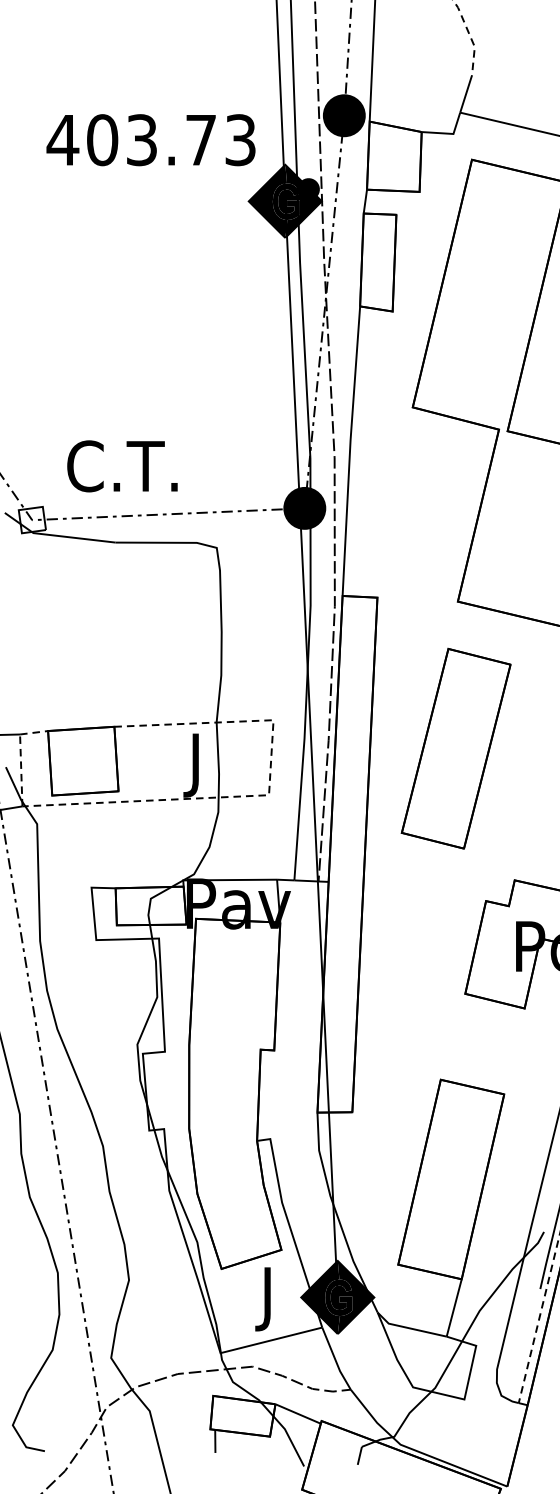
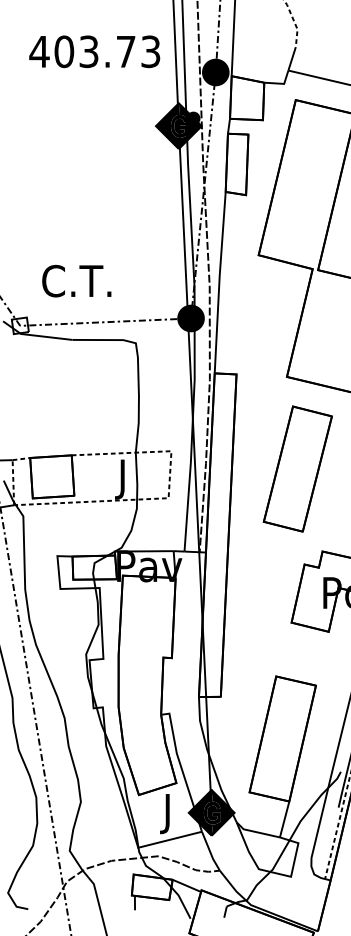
text: (150, 139) -> (94, 51), moved
text: (121, 465) -> (76, 280), moved
part: (455, 747) -> (297, 468), moved

